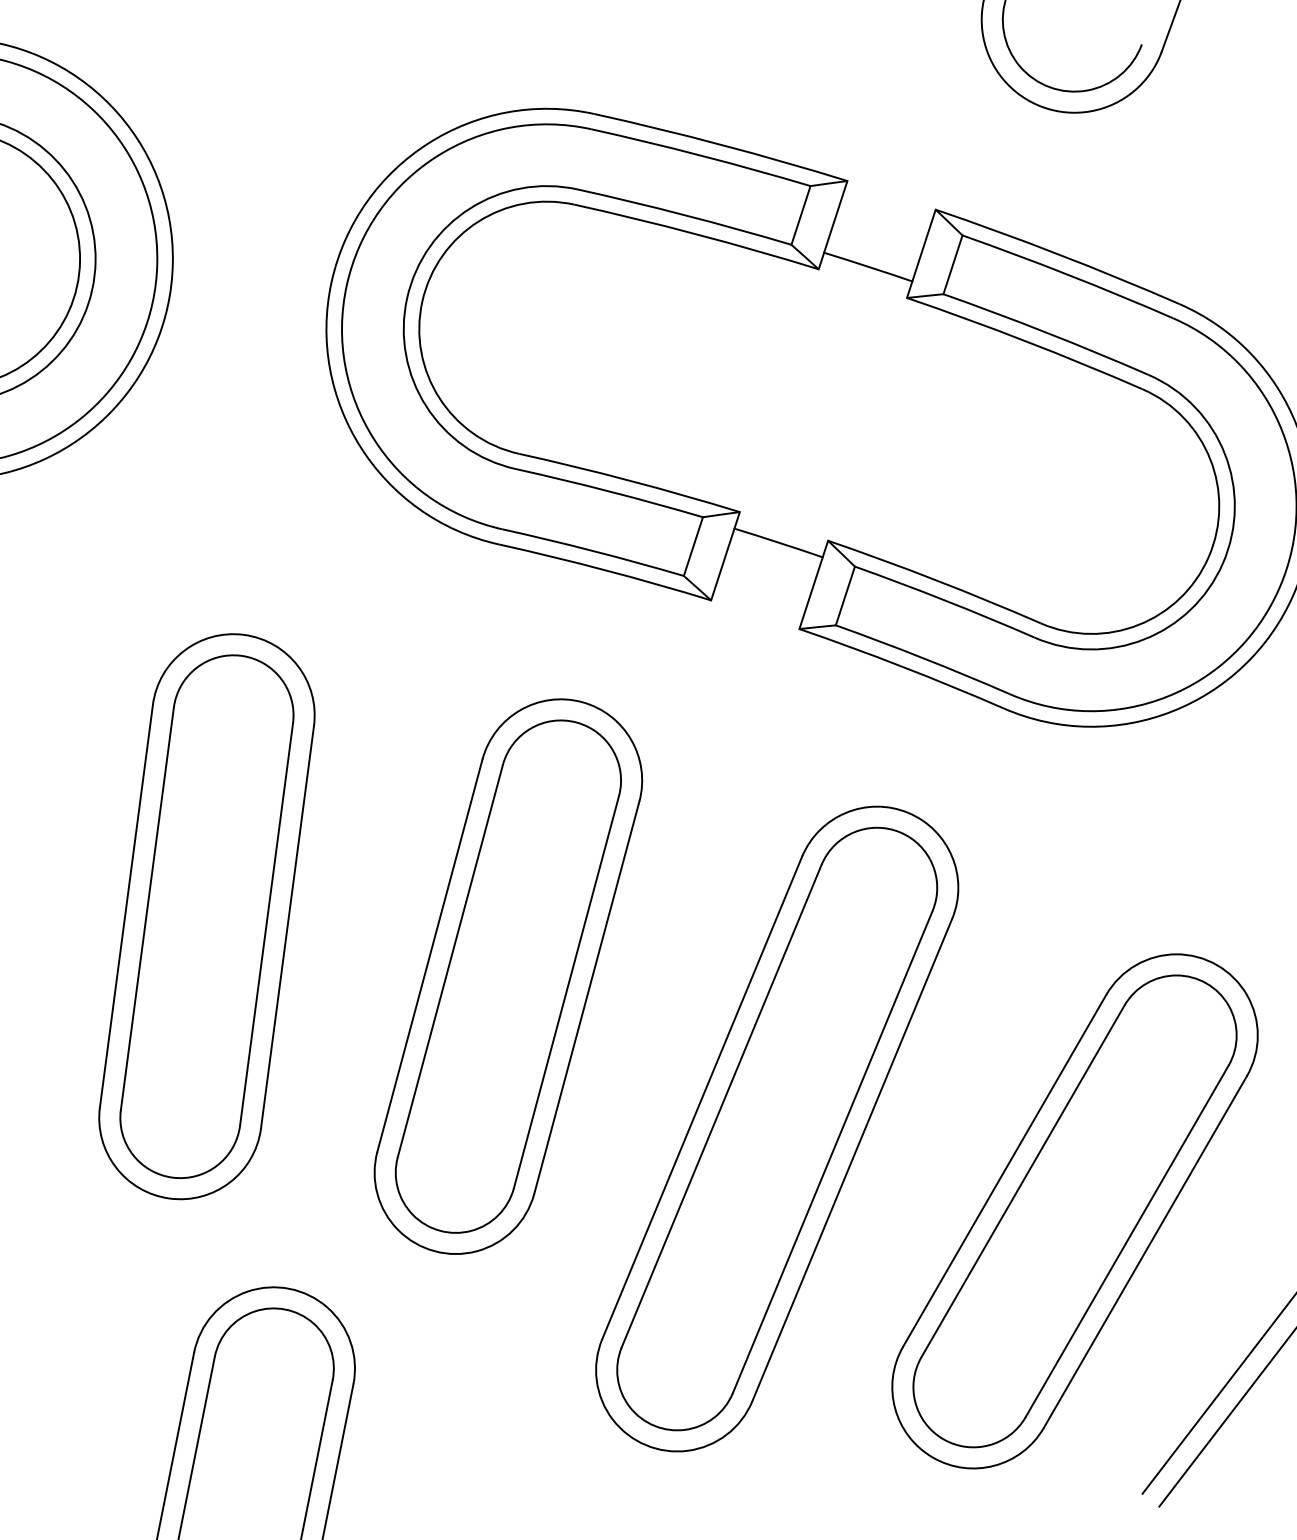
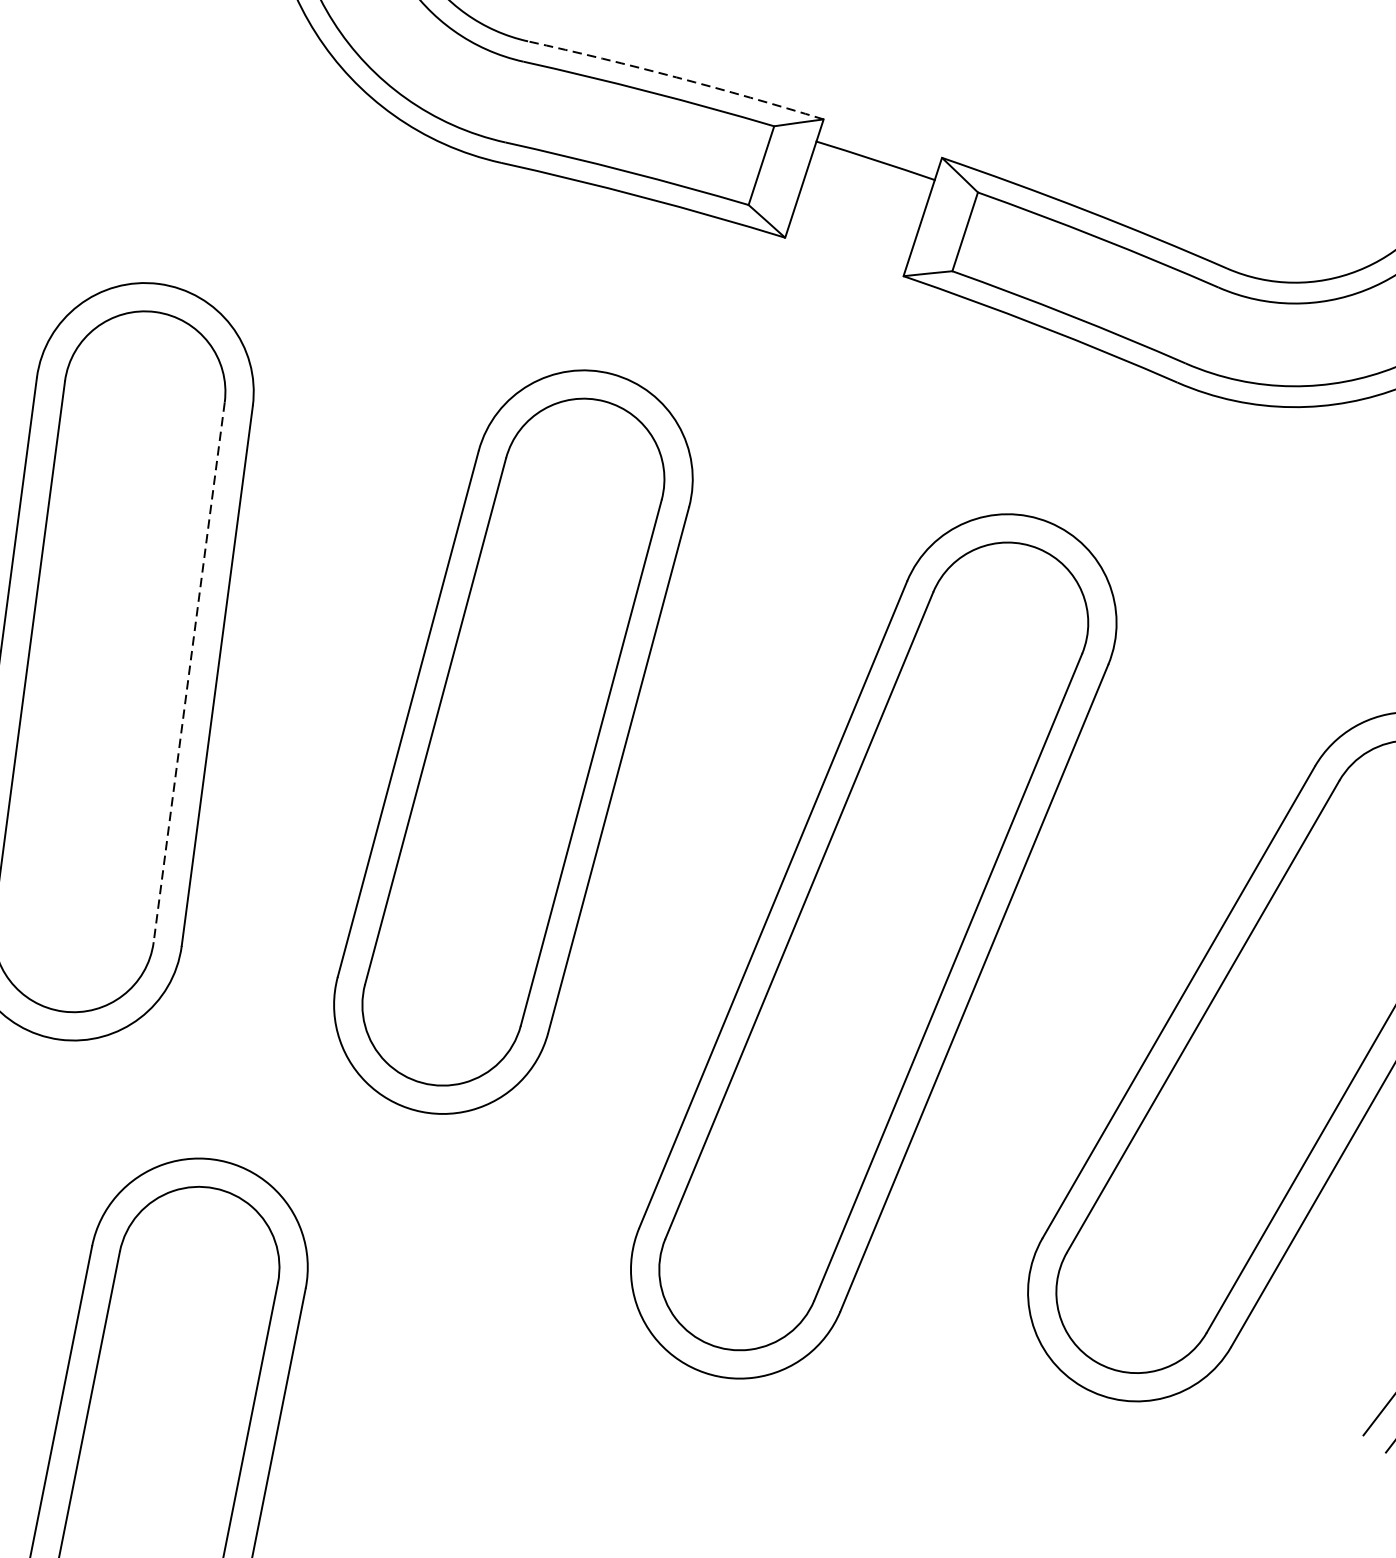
arc: (630, 480) -> (677, 77), solid -> dashed
line: (266, 925) -> (189, 673), solid -> dashed

